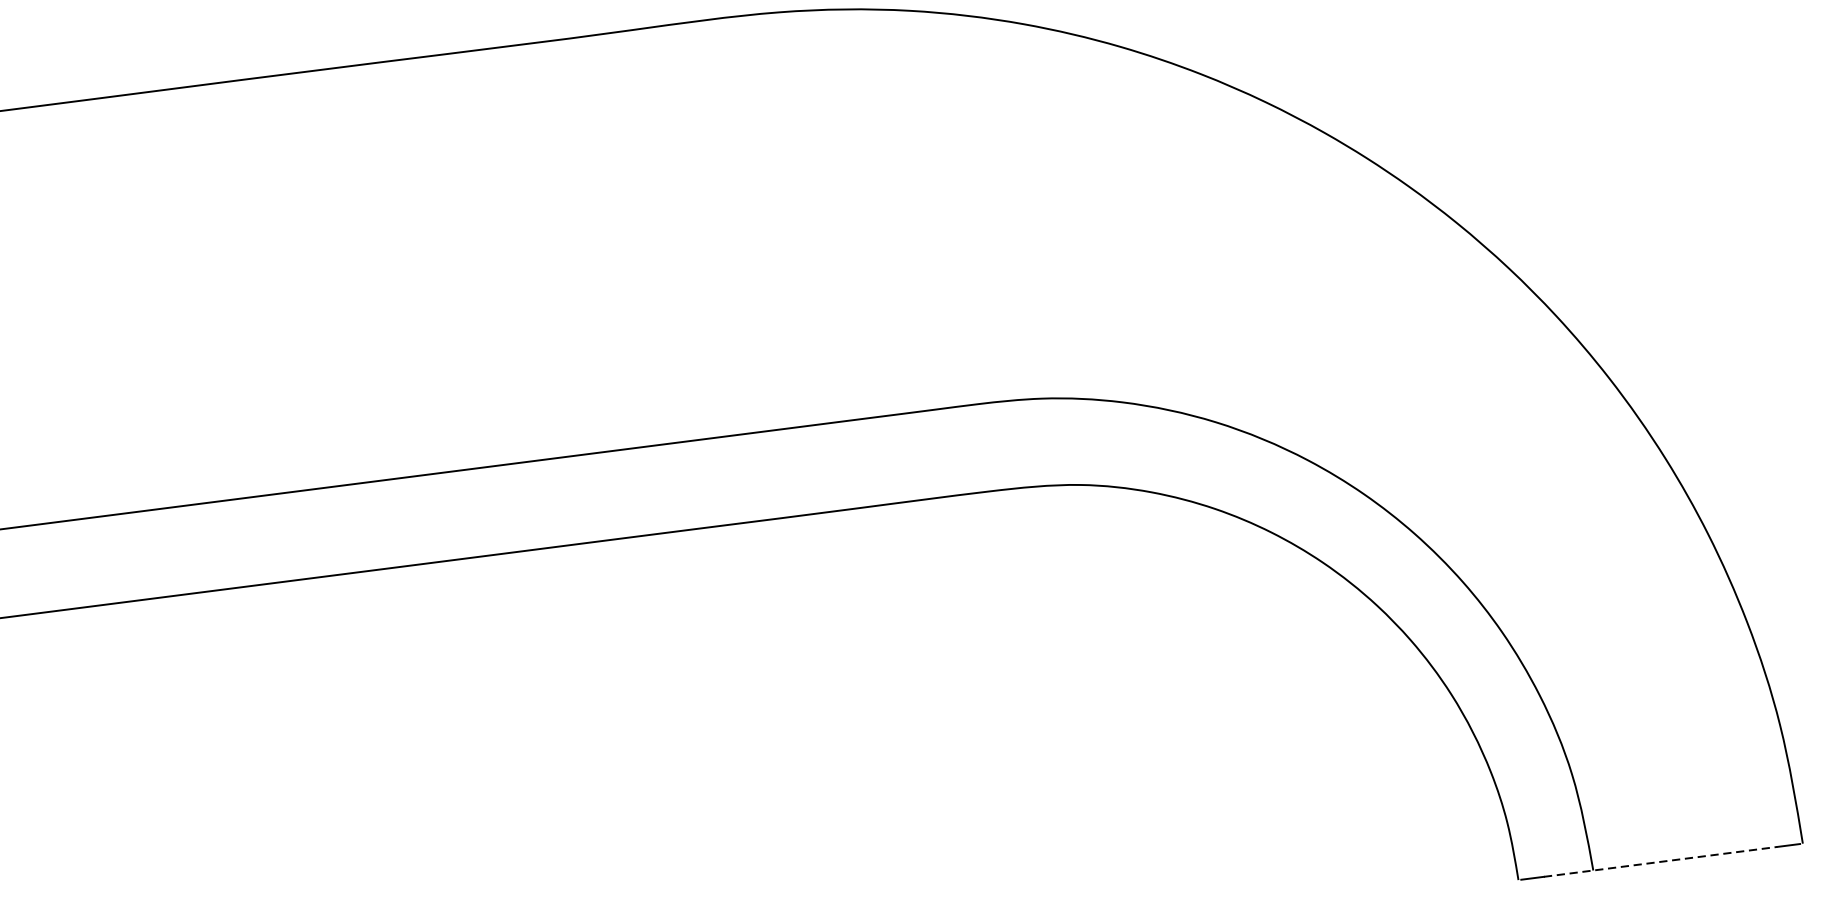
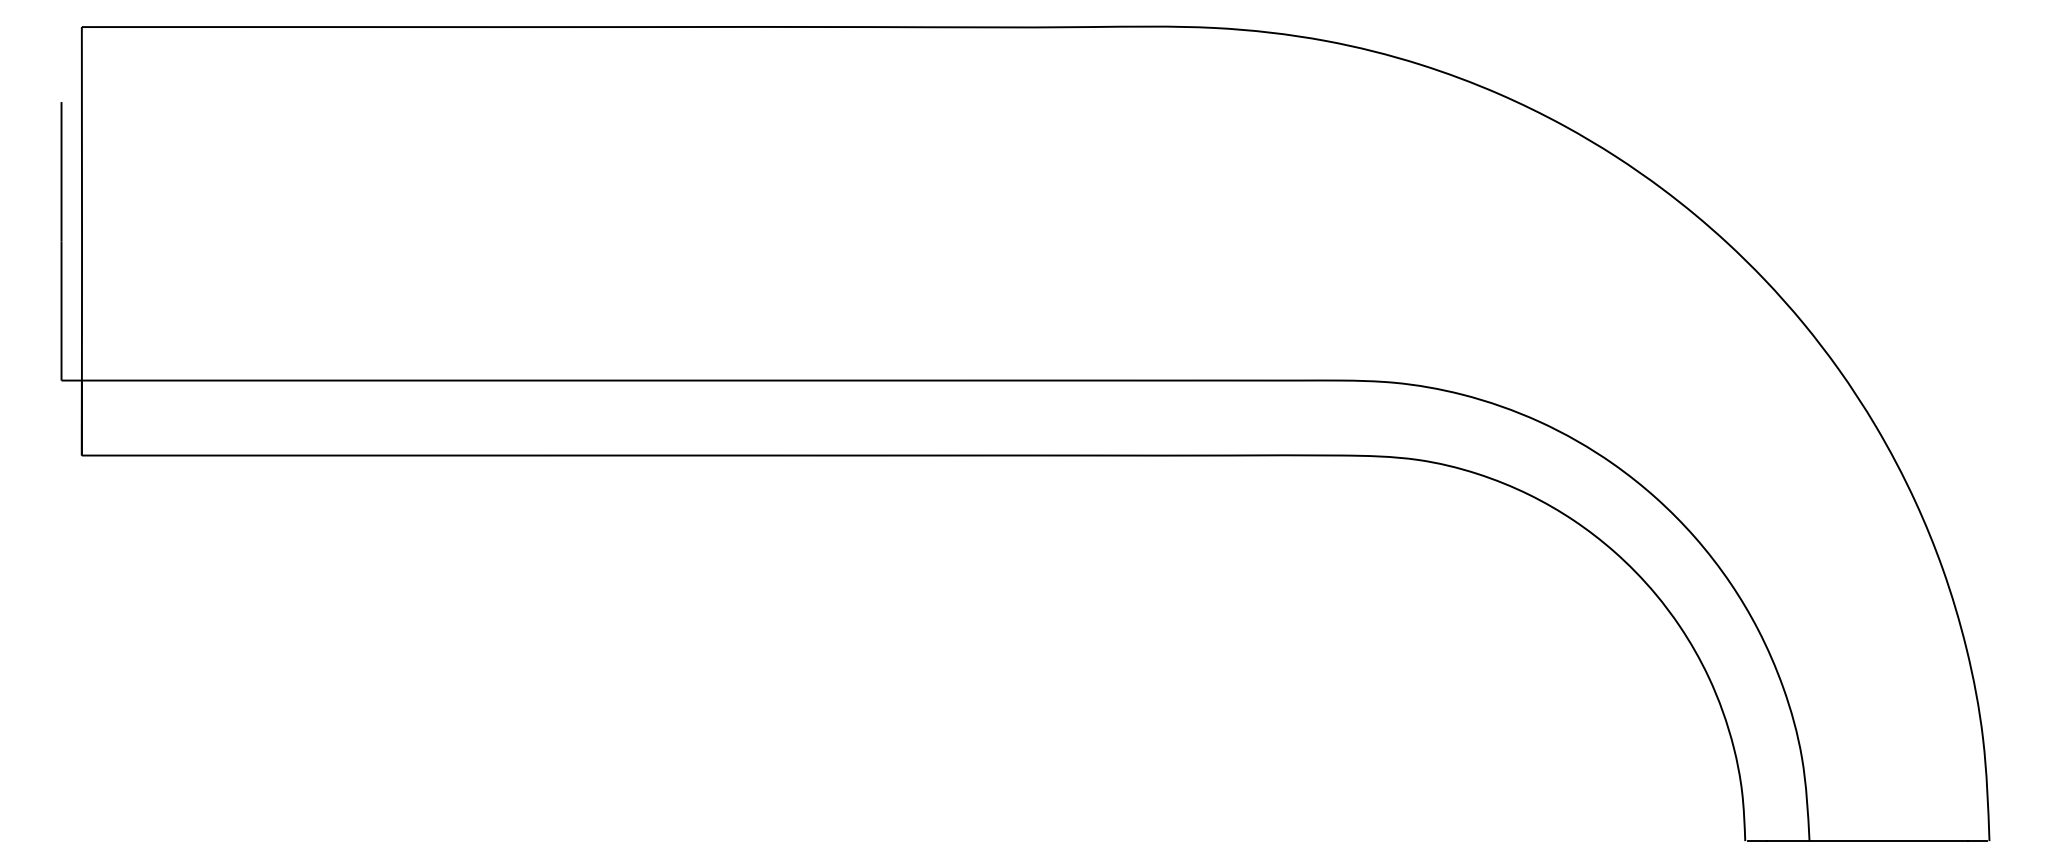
line: (1660, 862) -> (1867, 841), dashed -> solid

